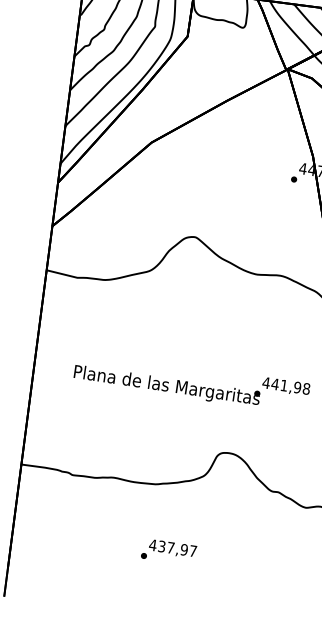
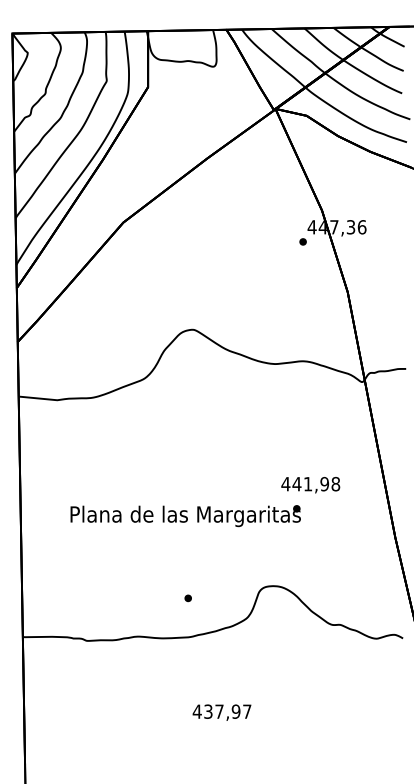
text: (285, 386) -> (310, 485), moved
part: (143, 556) -> (187, 598), moved

